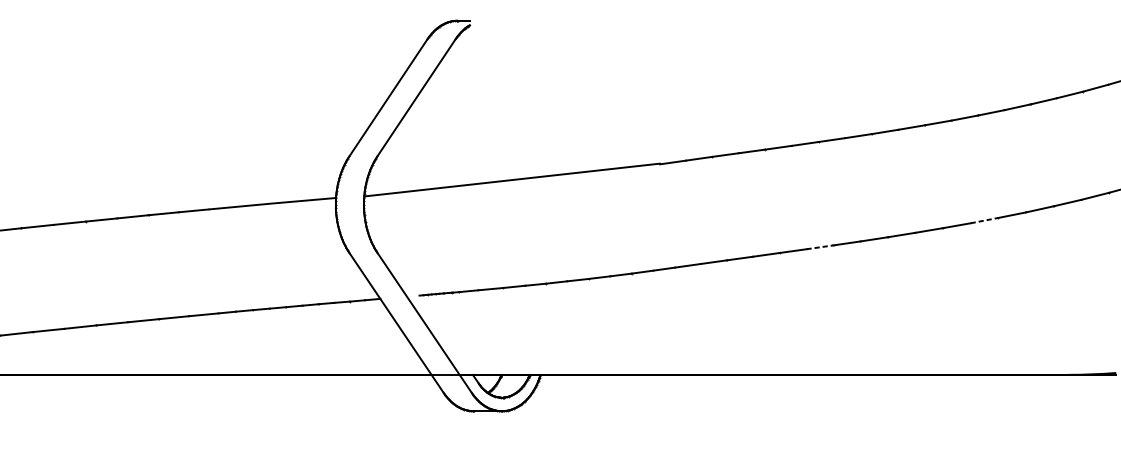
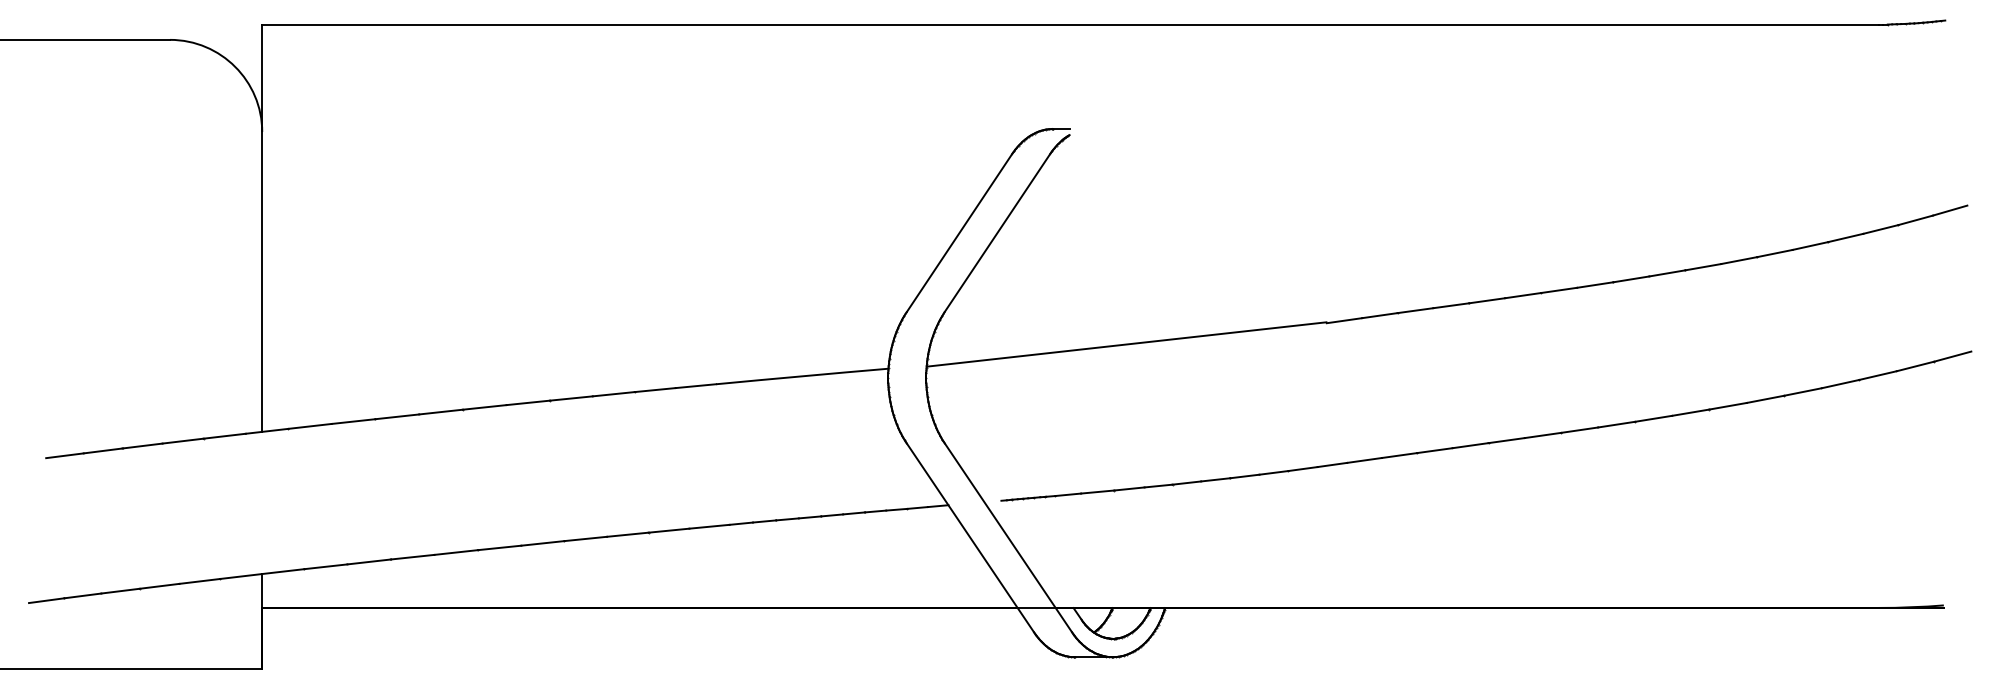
line: (985, 220) -> (1766, 399), dashed -> solid
line: (820, 247) -> (1543, 435), dashed -> solid

